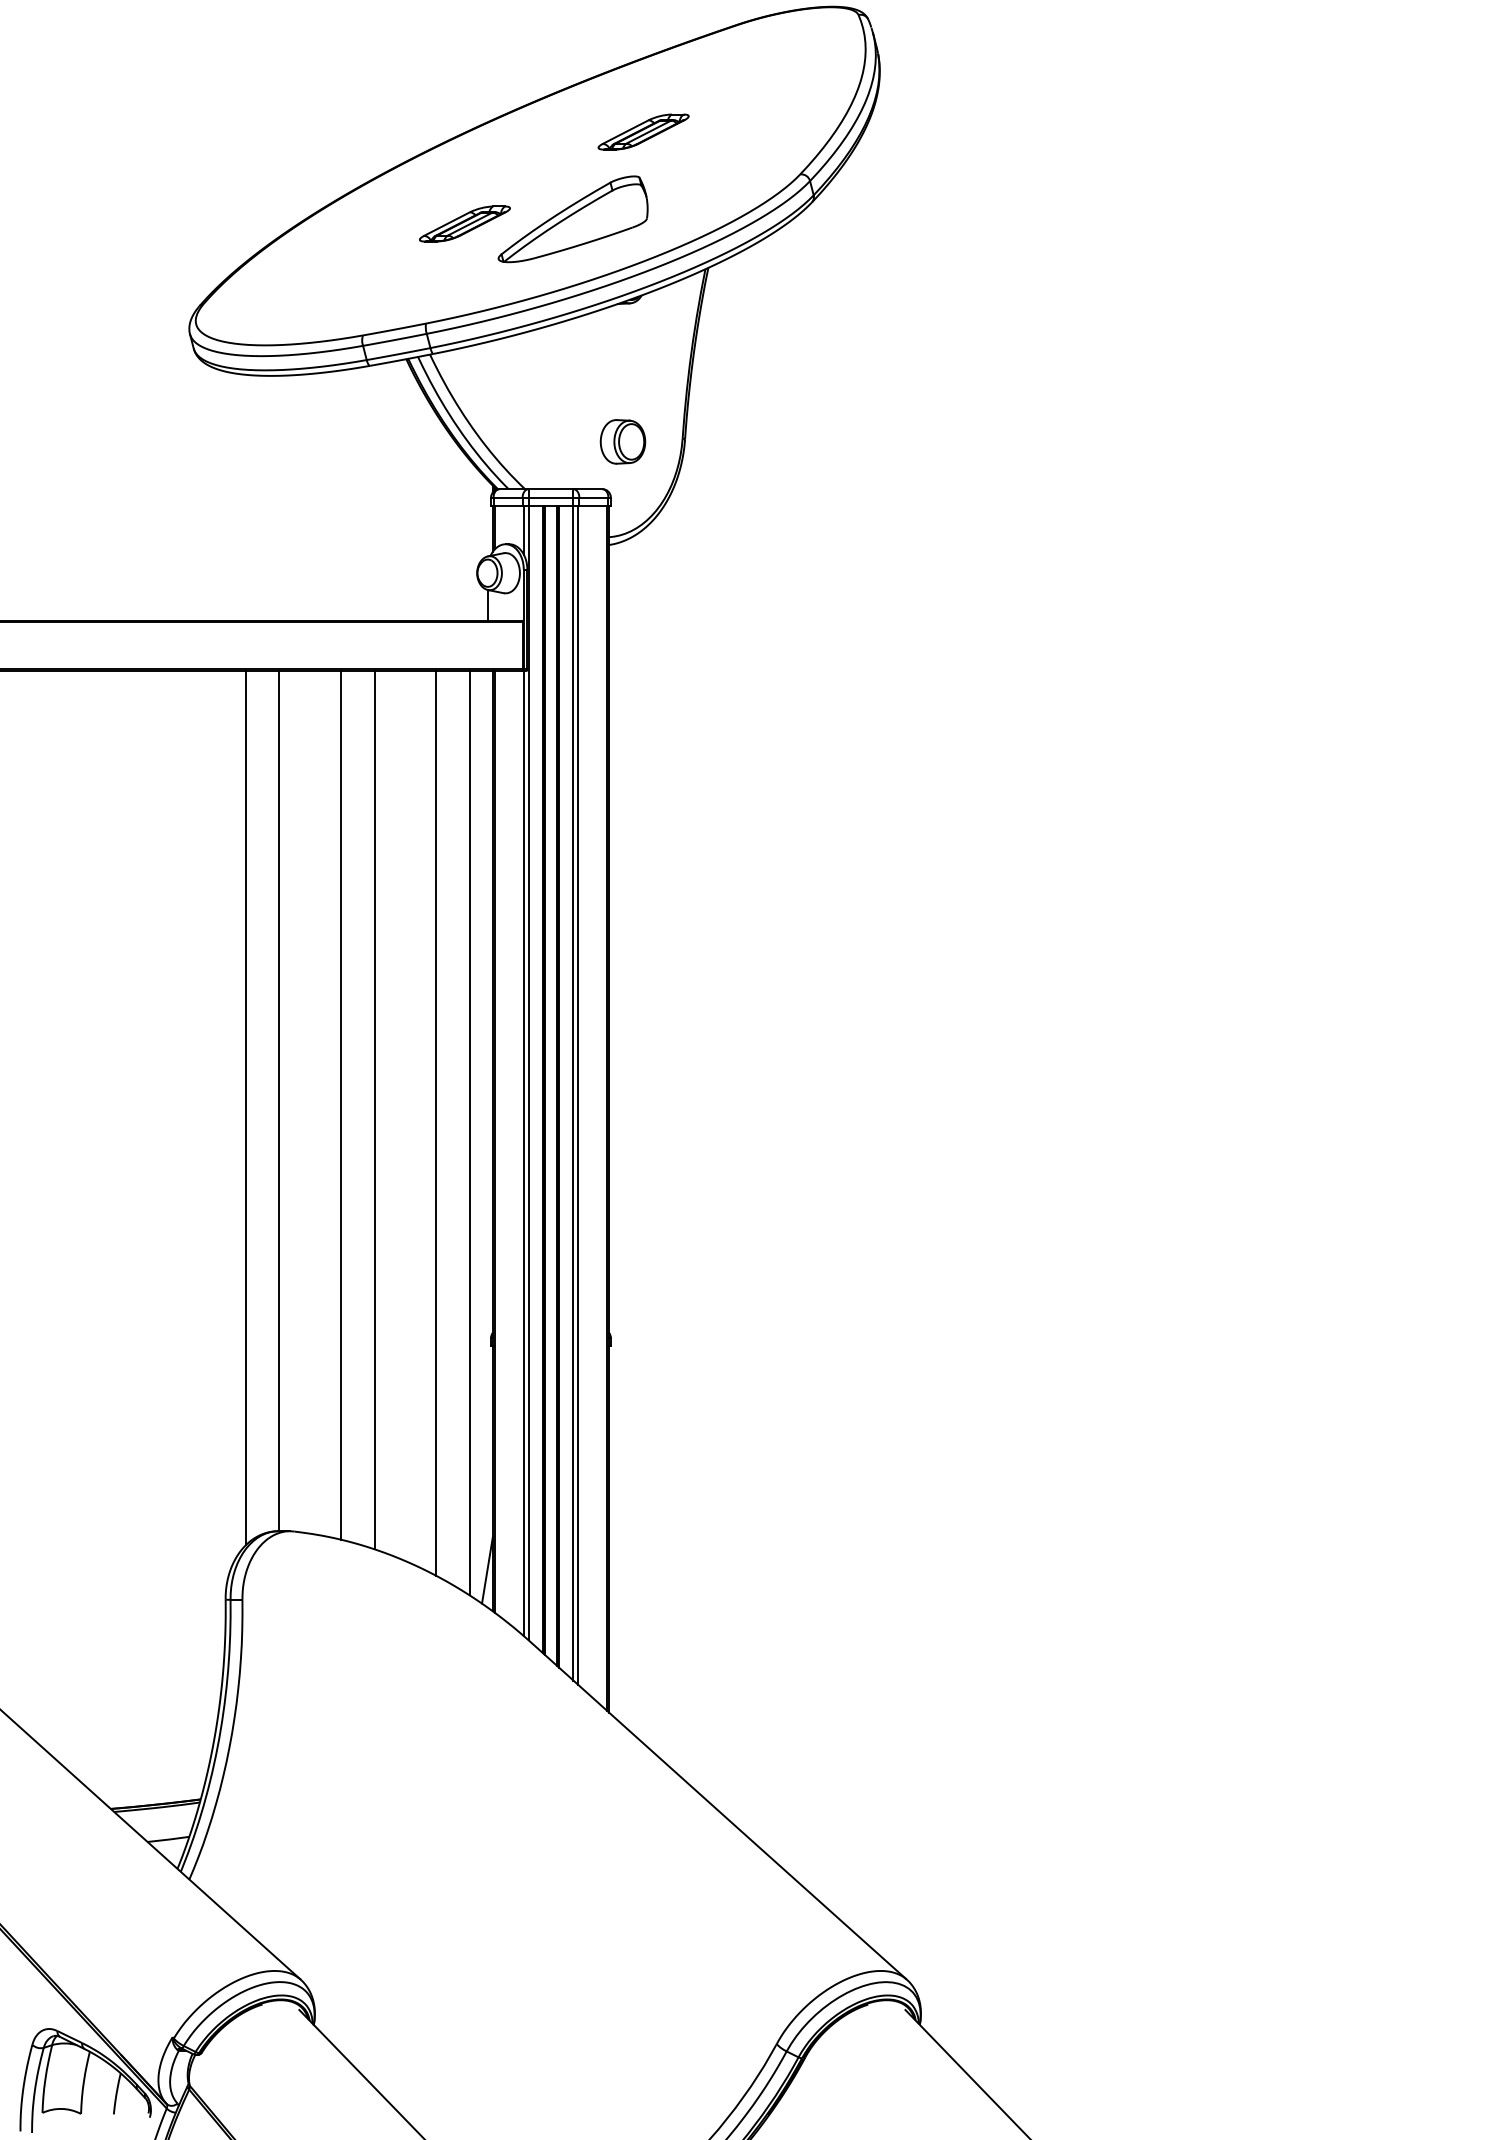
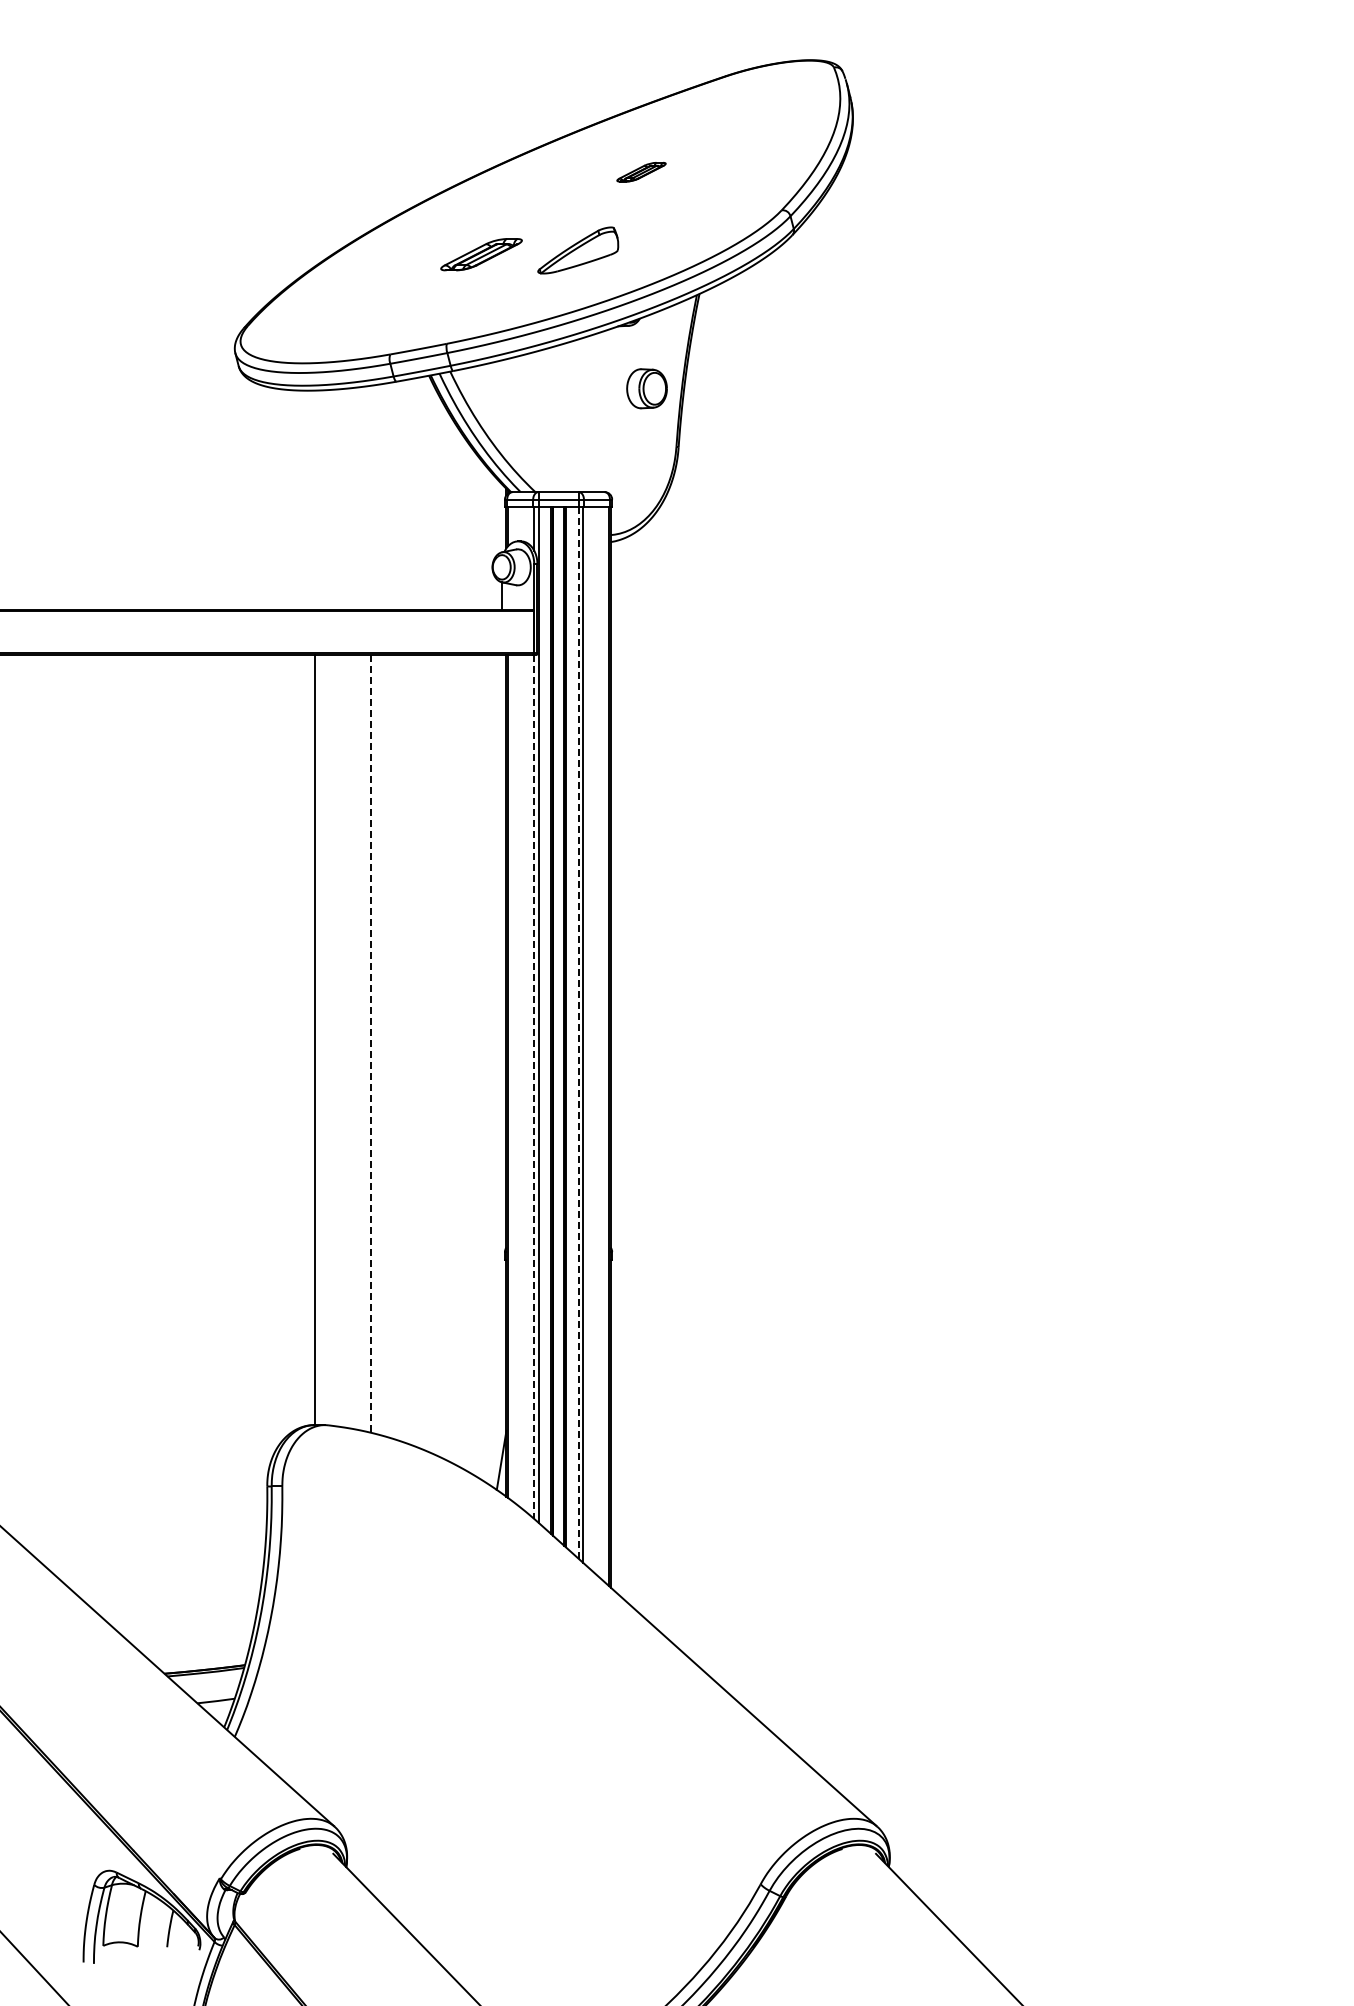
part: (643, 131) -> (641, 171), size x0.6
part: (572, 219) -> (577, 250), size x0.6
part: (622, 441) -> (646, 388), moved
line: (573, 1092) -> (578, 1032), solid -> dashed
line: (340, 1105) -> (370, 1043), solid -> dashed
line: (245, 1108) -> (285, 1046), removed
line: (374, 1110) -> (400, 1048), removed
line: (435, 1122) -> (455, 1059), removed
line: (469, 1132) -> (485, 1068), removed
line: (524, 1154) -> (534, 1087), solid -> dashed

